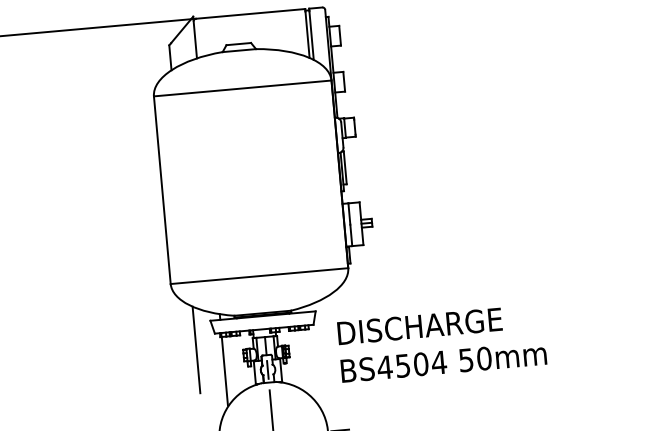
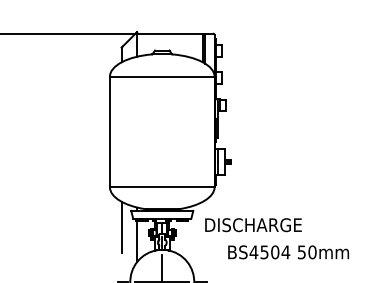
text: (443, 362) -> (288, 252), moved

